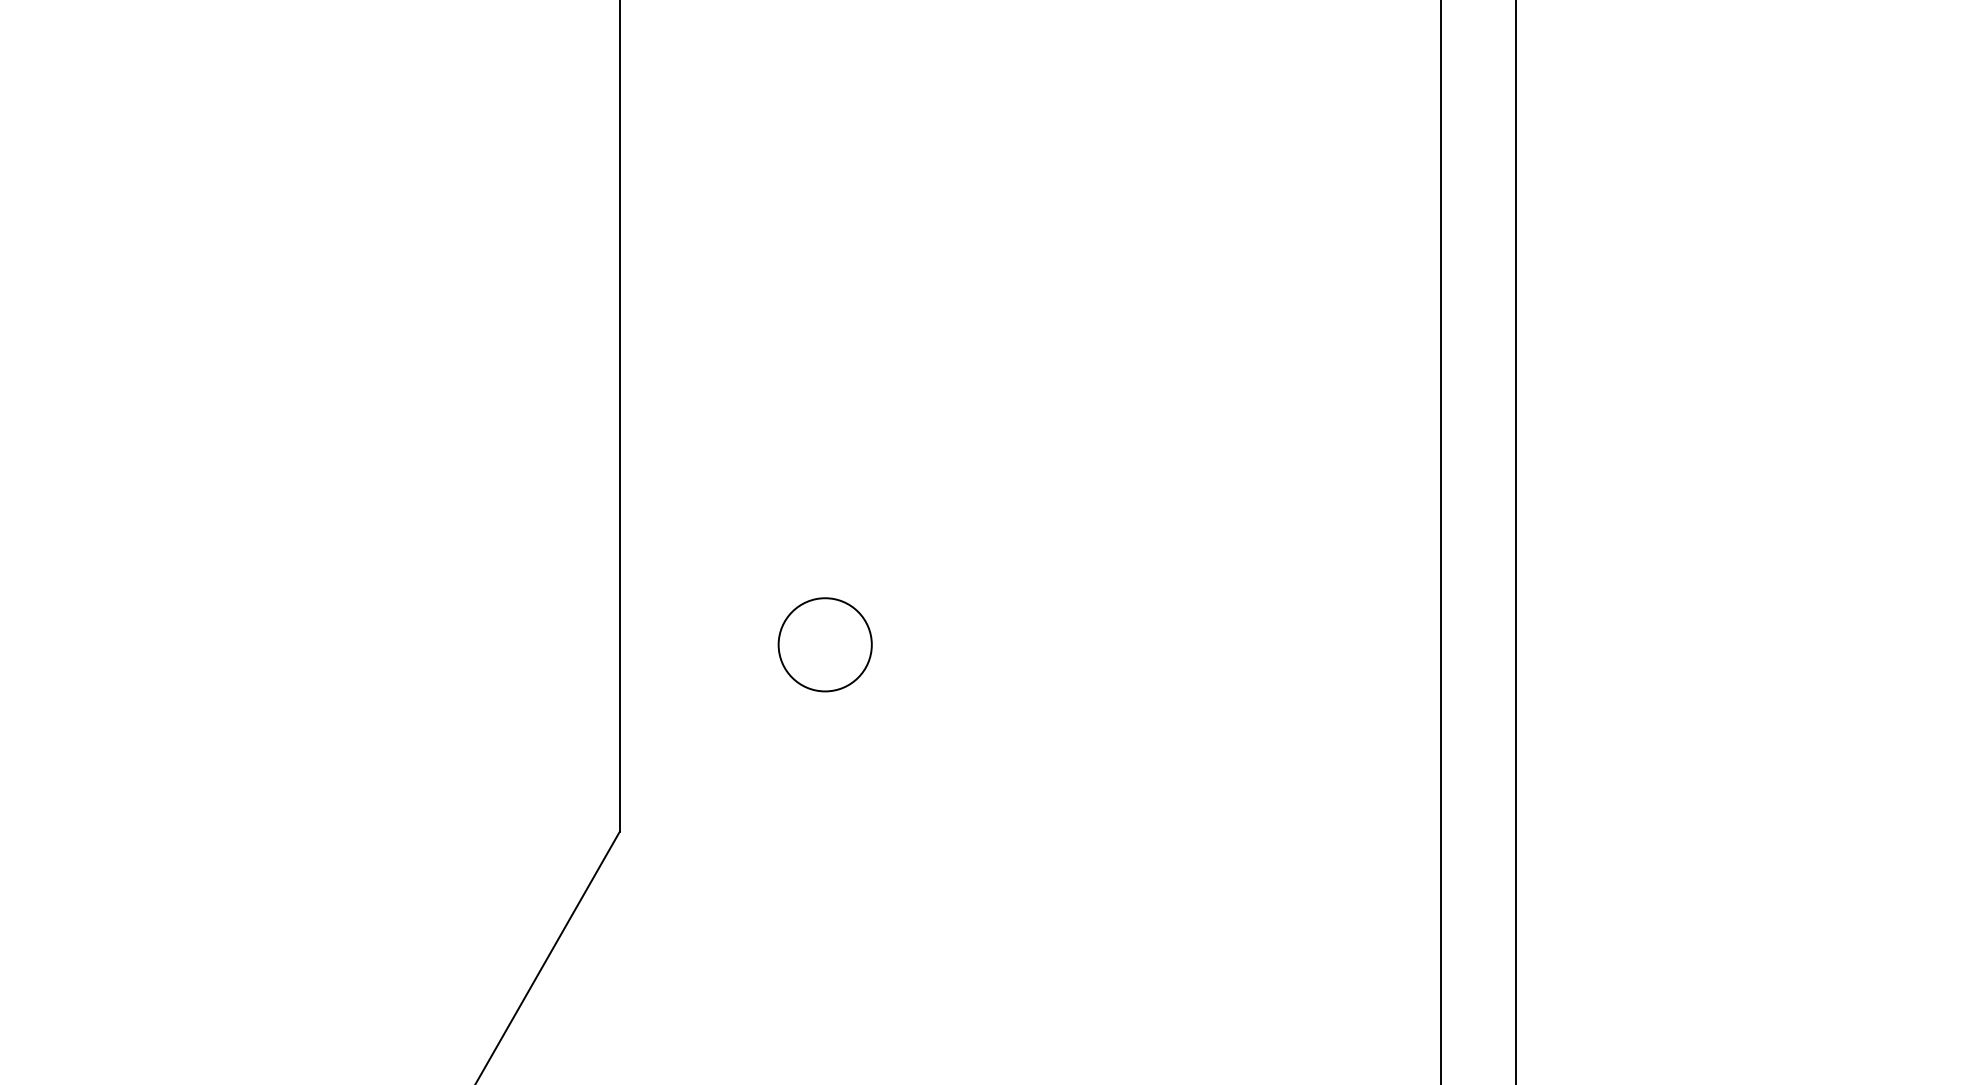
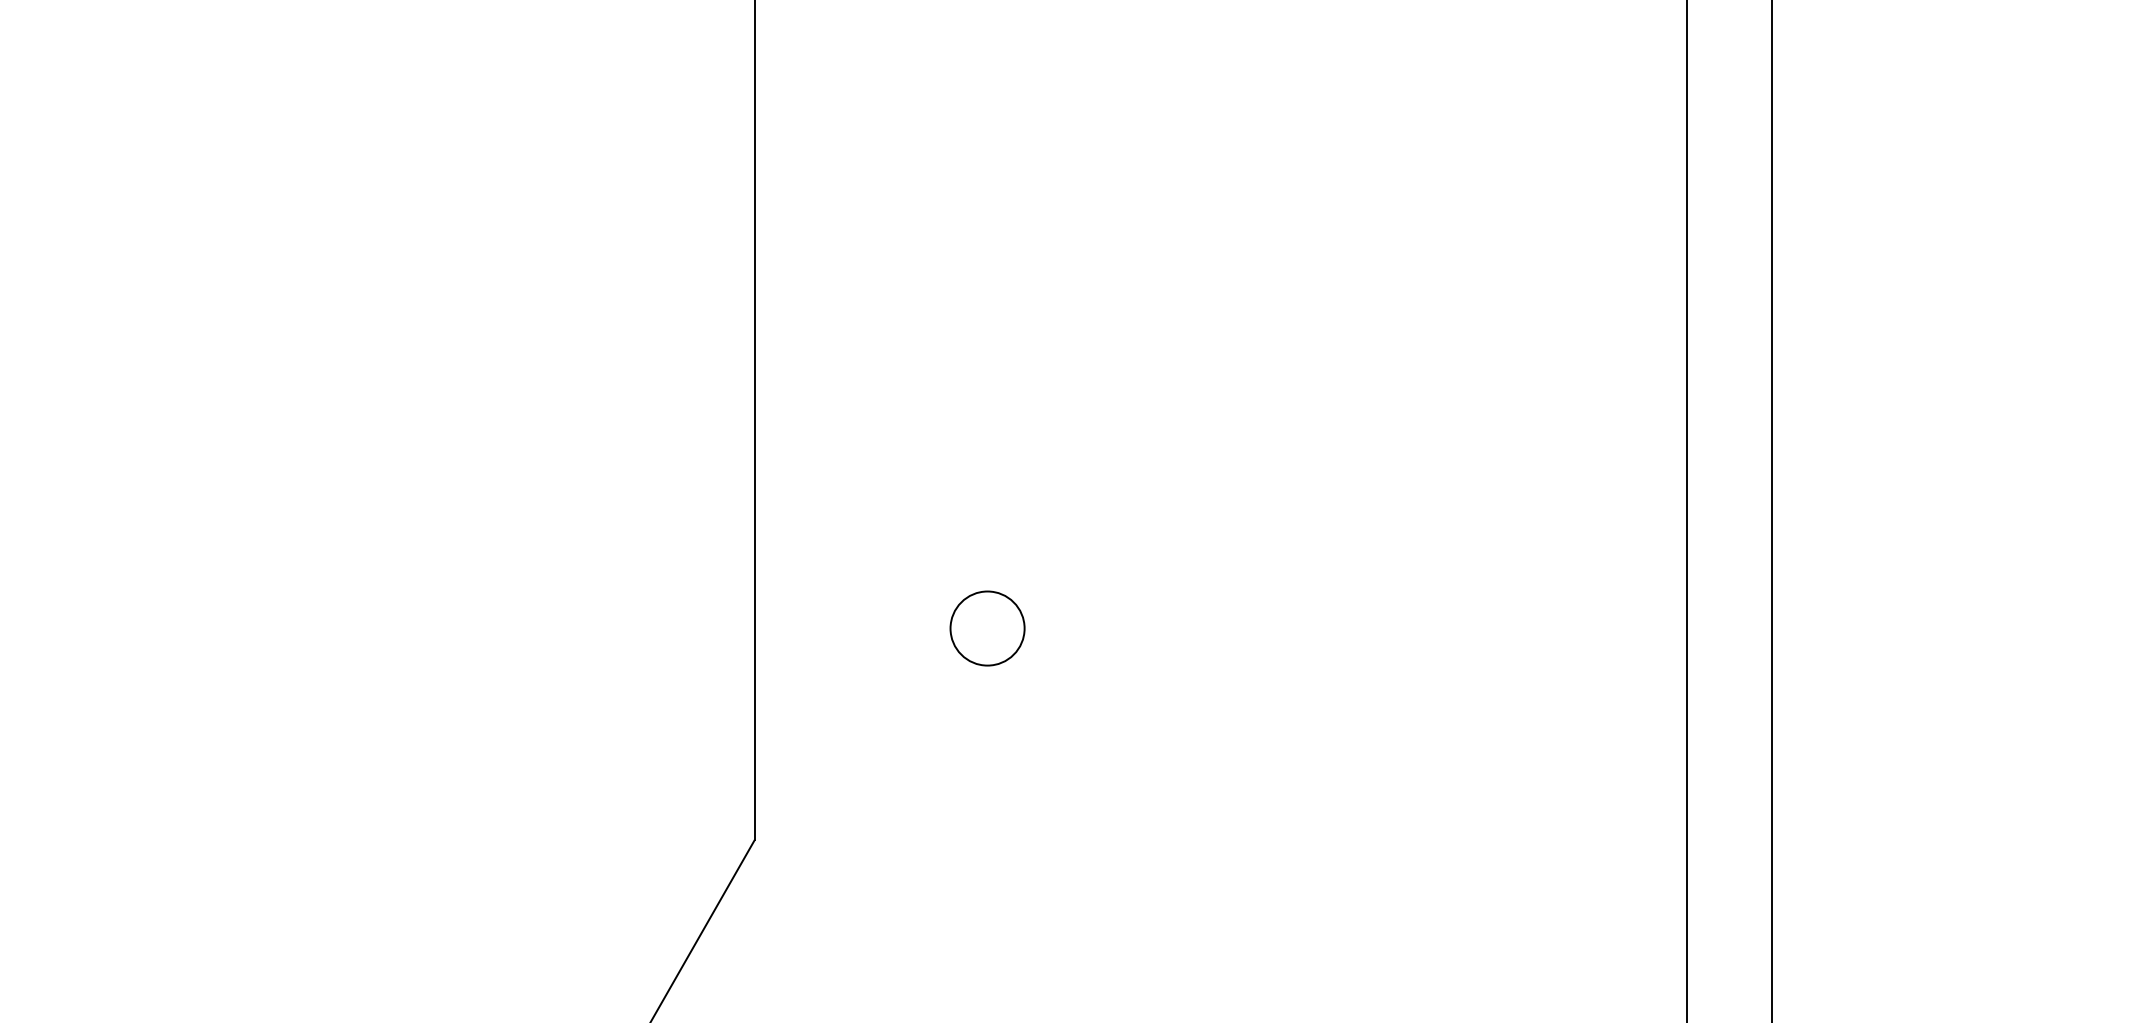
circle: (824, 644) -> (986, 628), size x0.7

